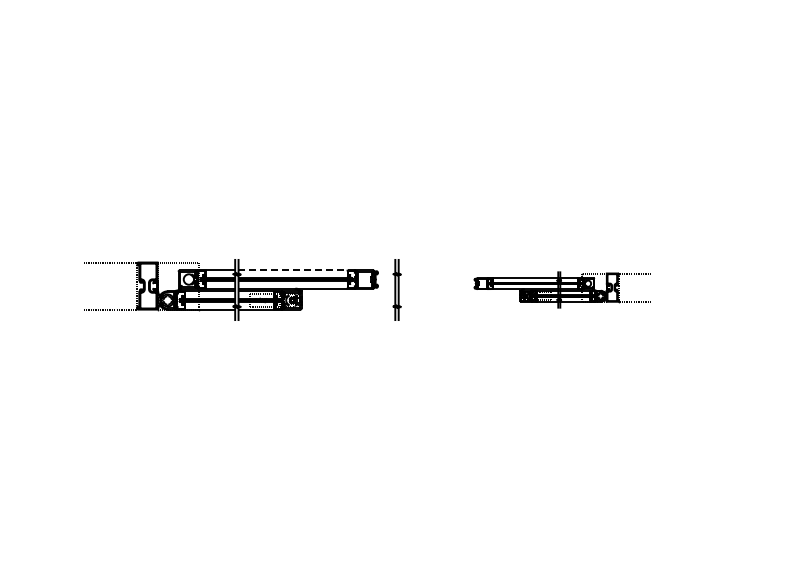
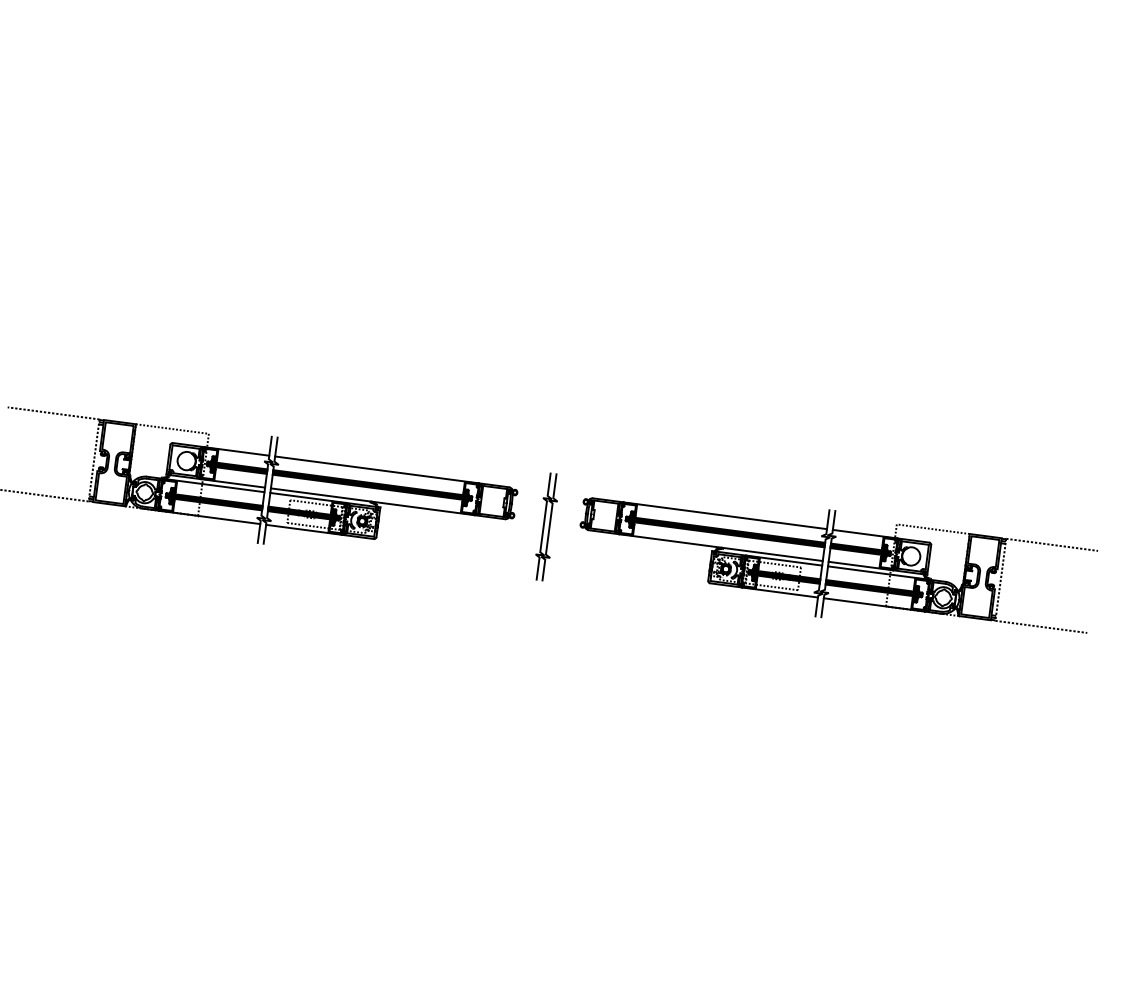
line: (296, 270) -> (376, 470), dashed -> solid
part: (562, 289) -> (834, 564), size x1.67

